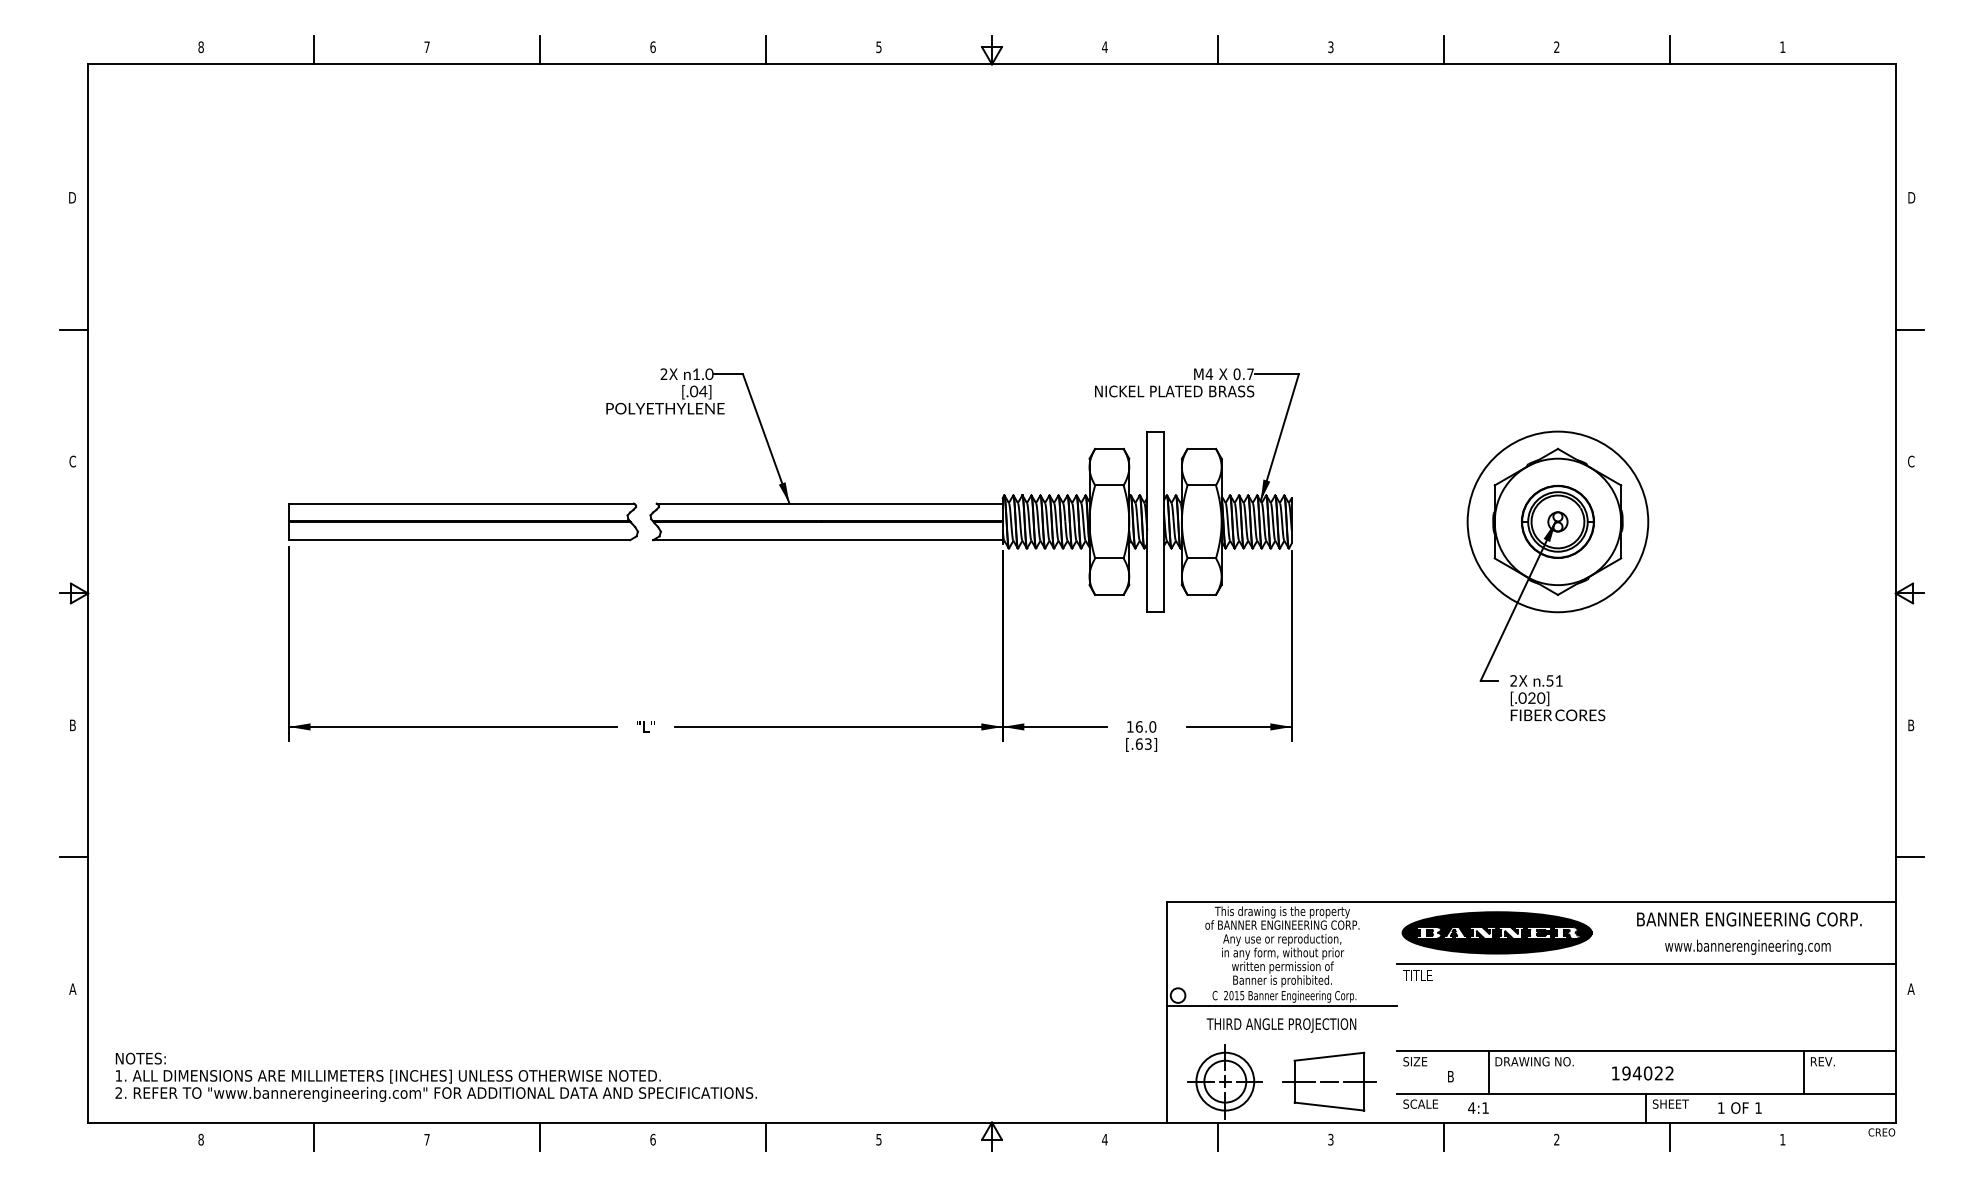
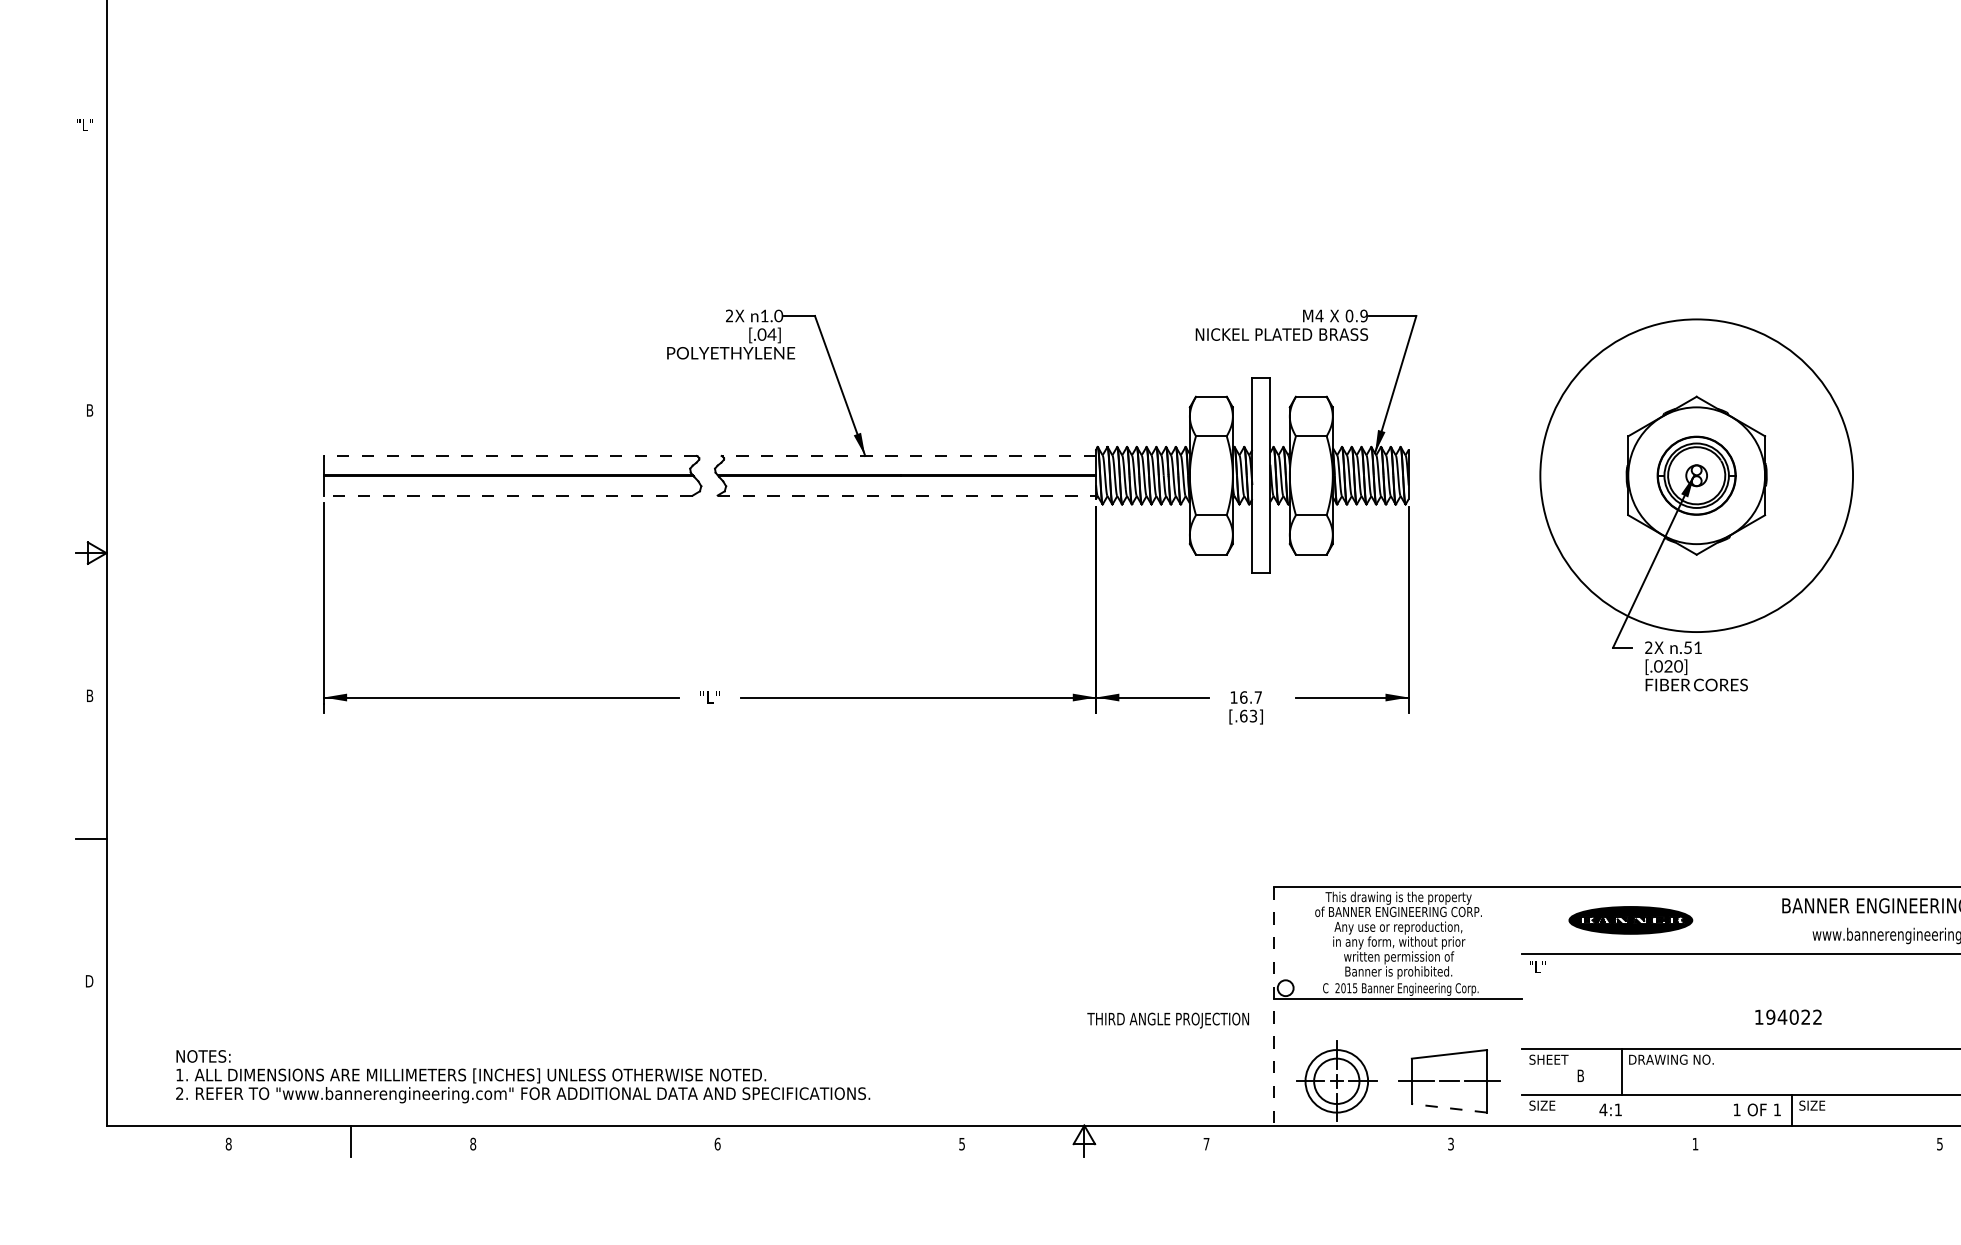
text: (68, 197) -> (85, 124), D -> "L"
line: (73, 329) -> (90, 267), removed
text: (1250, 374) -> (1364, 316), 0.7 -> 0.9
text: (72, 461) -> (89, 410), C -> B
line: (460, 503) -> (509, 455), solid -> dashed
line: (829, 503) -> (908, 455), solid -> dashed
circle: (1557, 521) -> (1696, 475), size x1.6
line: (459, 540) -> (508, 495), solid -> dashed
line: (827, 540) -> (906, 495), solid -> dashed
text: (1152, 726) -> (1258, 697), 16.0 -> 16.7
part: (1496, 932) -> (1630, 919), size x0.6
text: (1417, 975) -> (1544, 966), TITLE -> "L"
text: (72, 988) -> (89, 980), A -> D
line: (1167, 1012) -> (1274, 1006), solid -> dashed
text: (1281, 1025) -> (1168, 1020), moved
text: (1425, 1061) -> (1553, 1059), SIZE -> SHEET
text: (1642, 1073) -> (1788, 1017), moved
text: (435, 1076) -> (522, 1075), moved
text: (1424, 1103) -> (1552, 1104), SCALE -> SIZE
text: (1674, 1103) -> (1822, 1104), SHEET -> SIZE
line: (1328, 1106) -> (1448, 1108), solid -> dashed
text: (1739, 1107) -> (1756, 1109), moved
line: (540, 1136) -> (595, 1140), removed
line: (766, 1136) -> (840, 1140), removed
line: (1217, 1136) -> (1328, 1140), removed
line: (1443, 1136) -> (1572, 1140), removed
line: (1669, 1136) -> (1817, 1140), removed
text: (426, 1139) -> (472, 1143), 7 -> 8
text: (1104, 1139) -> (1206, 1143), 4 -> 7
text: (1556, 1139) -> (1695, 1143), 2 -> 1
text: (1782, 1139) -> (1939, 1143), 1 -> 5

